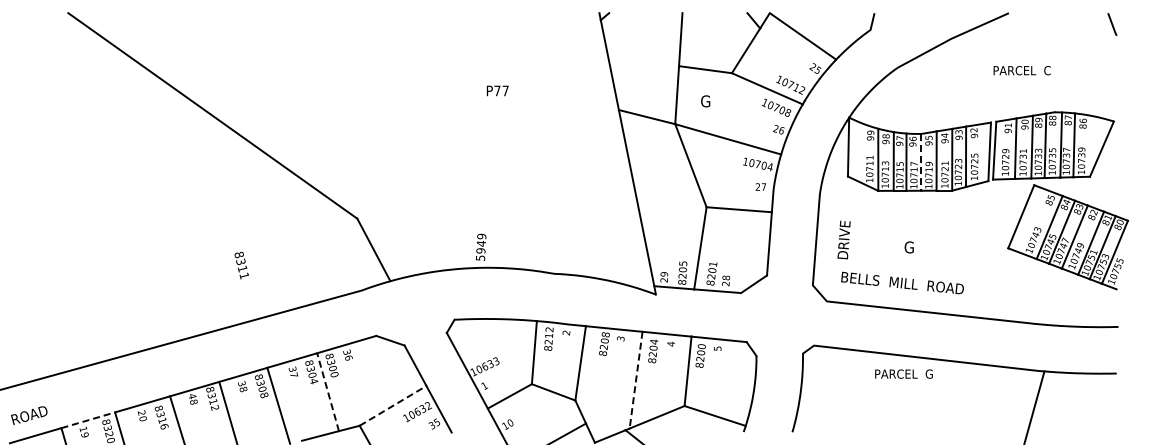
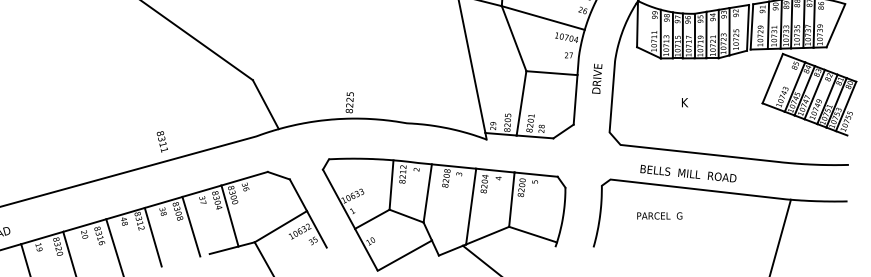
line: (921, 162) -> (694, 36), dashed -> solid
text: (843, 239) -> (596, 78), moved
text: (480, 246) -> (349, 101), 5949 -> 8225
text: (908, 247) -> (684, 102), G -> K
text: (241, 265) -> (162, 141), moved
text: (902, 282) -> (688, 173), moved
text: (903, 373) -> (659, 215), moved
line: (636, 380) -> (471, 206), dashed -> solid
line: (327, 391) -> (229, 215), dashed -> solid
line: (393, 405) -> (281, 226), dashed -> solid
line: (88, 420) -> (42, 238), dashed -> solid

